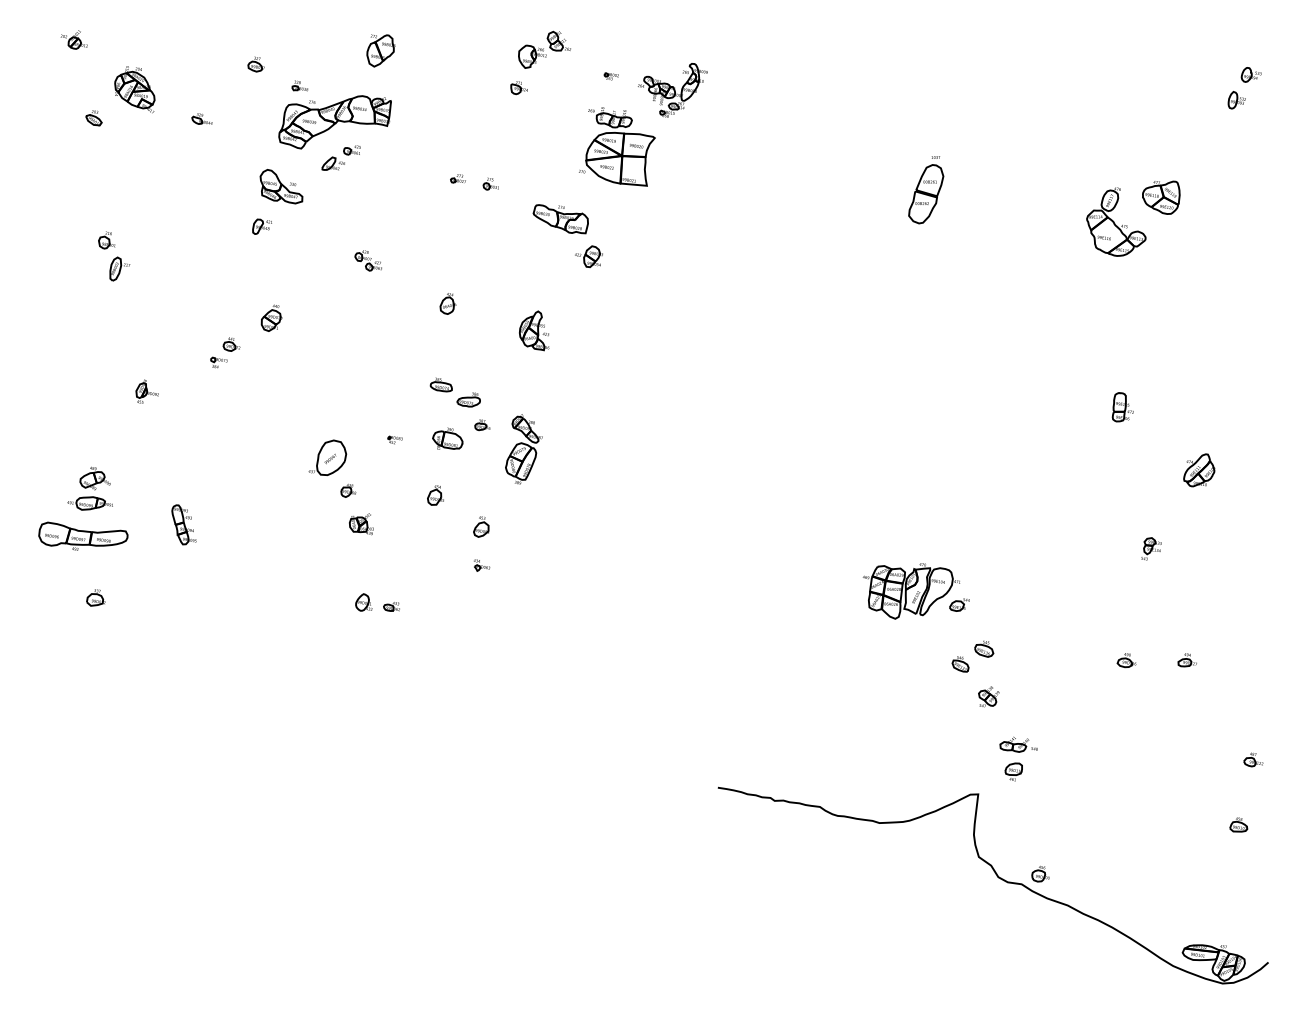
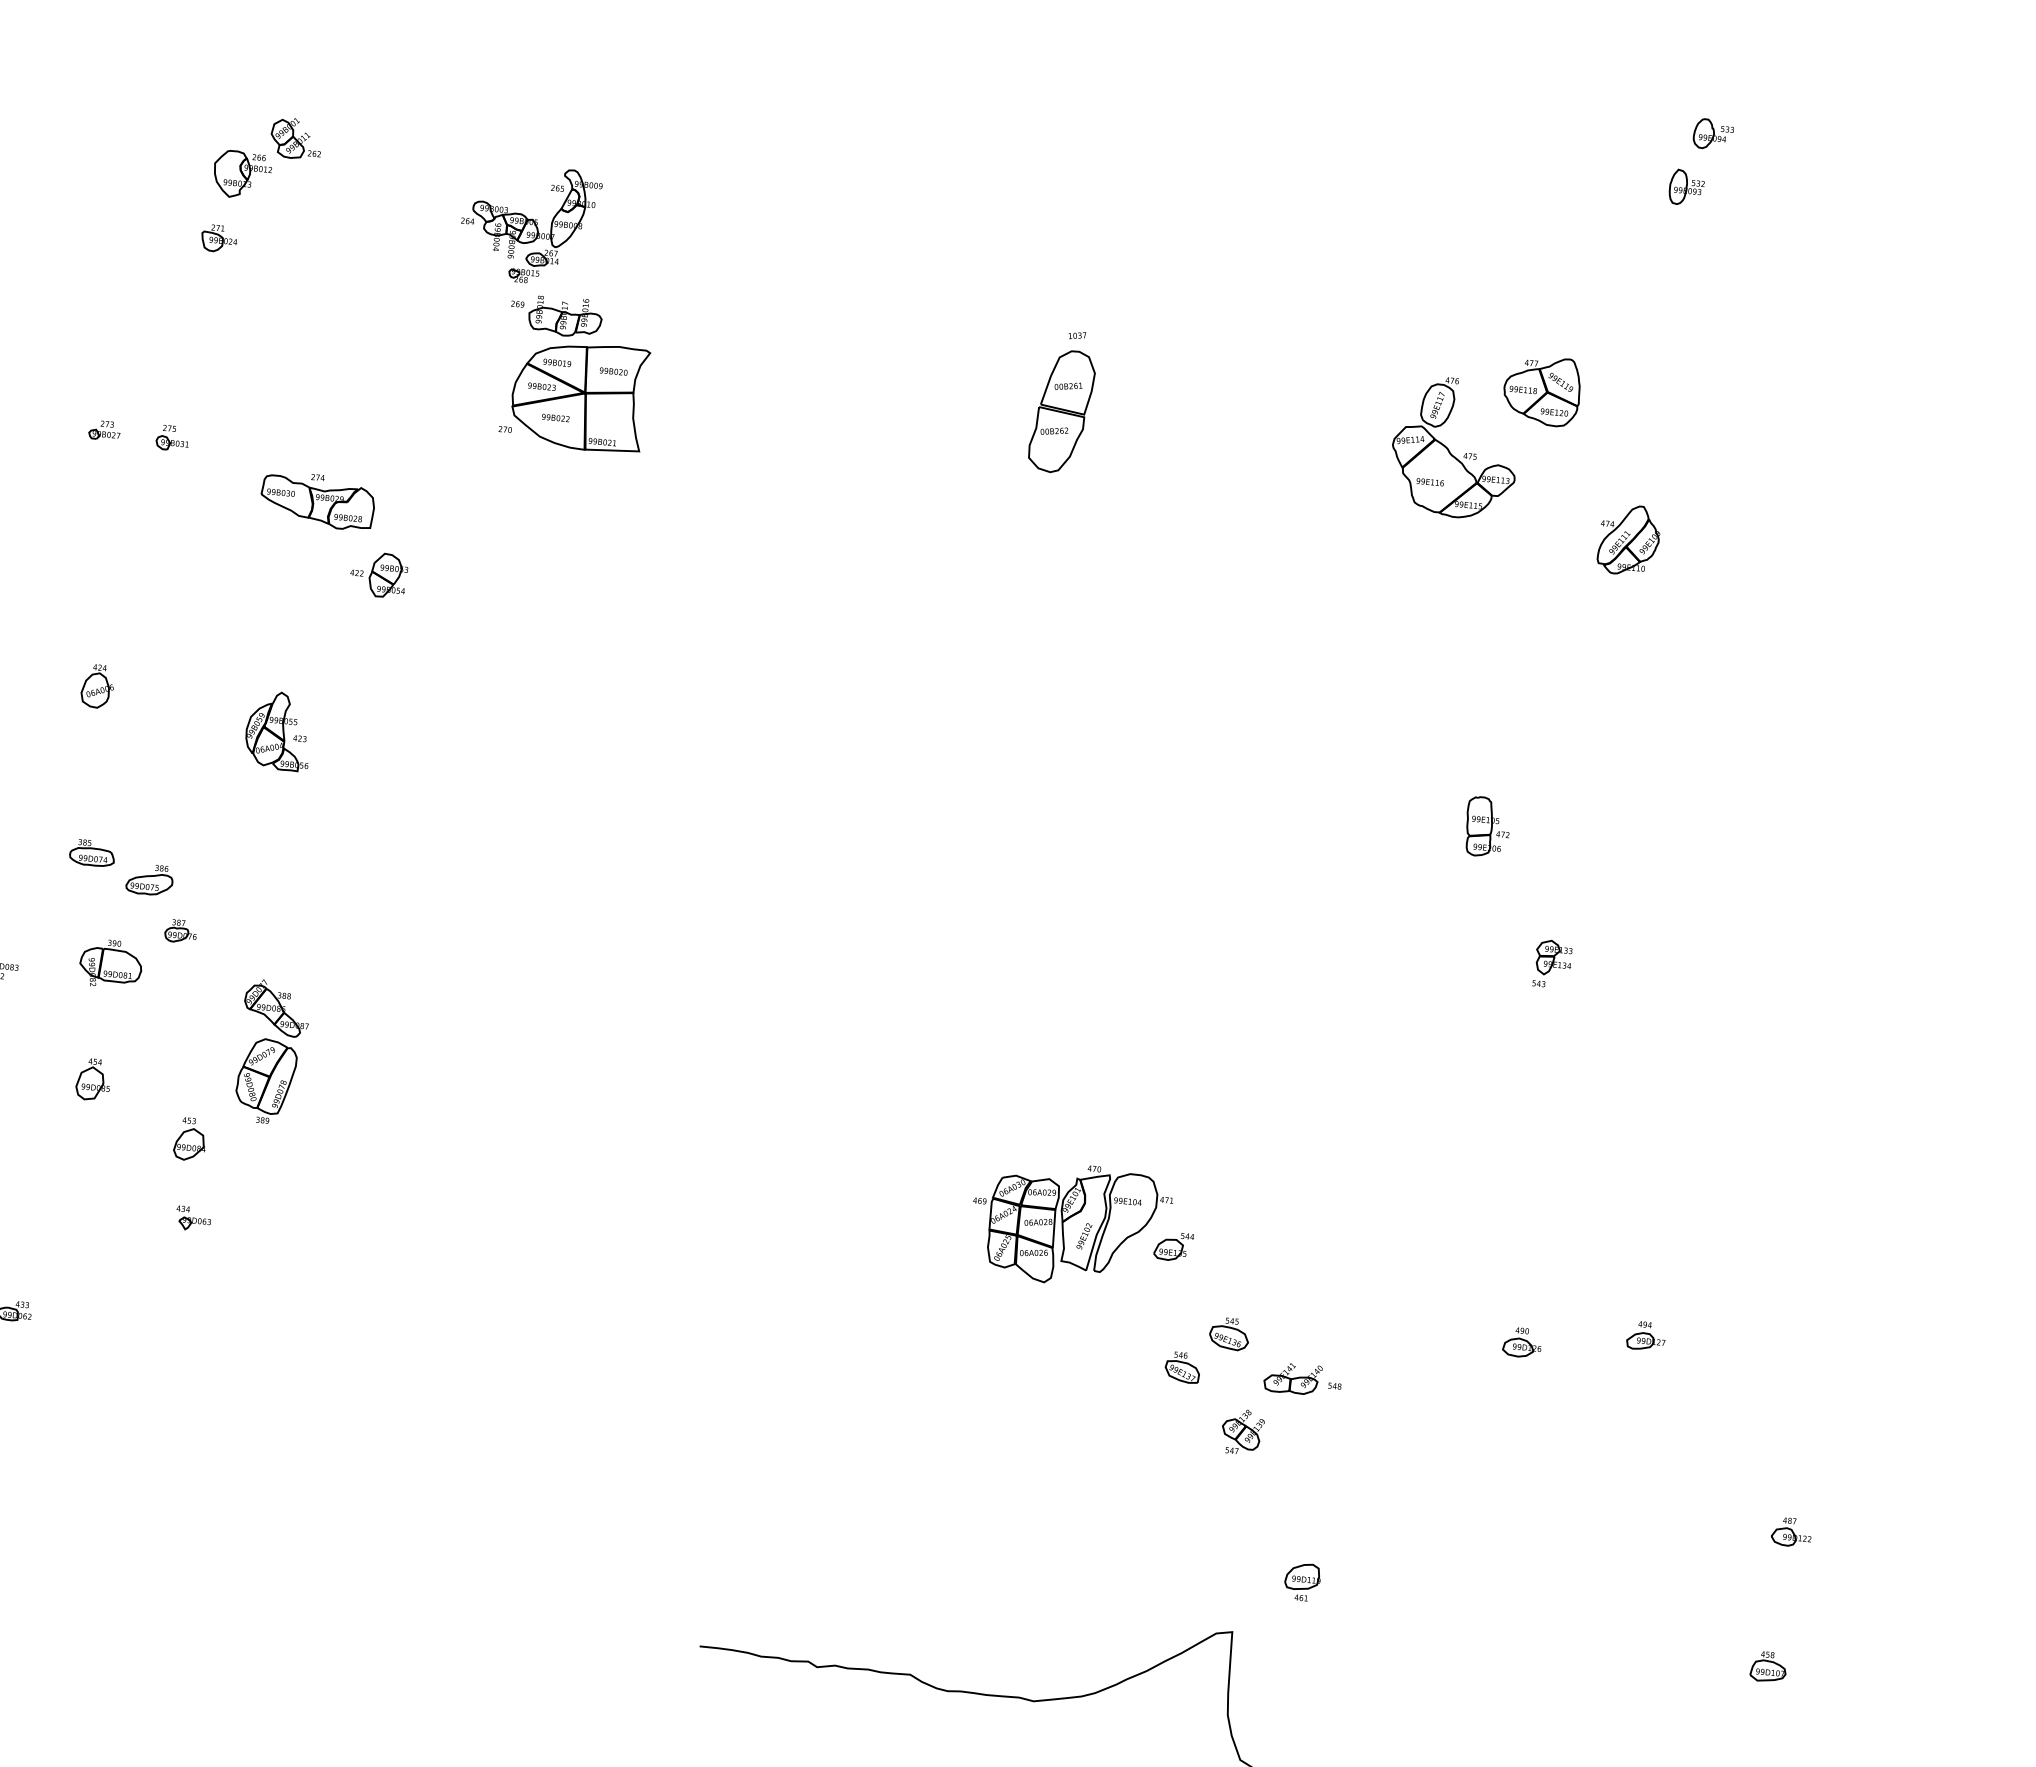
part: (610, 76) -> (404, 204), removed
part: (617, 146) -> (574, 374), moved
part: (523, 449) -> (270, 1051), moved
part: (1199, 470) -> (1628, 540), moved
part: (1151, 548) -> (1552, 962), moved
part: (1018, 744) -> (1301, 1378), moved

